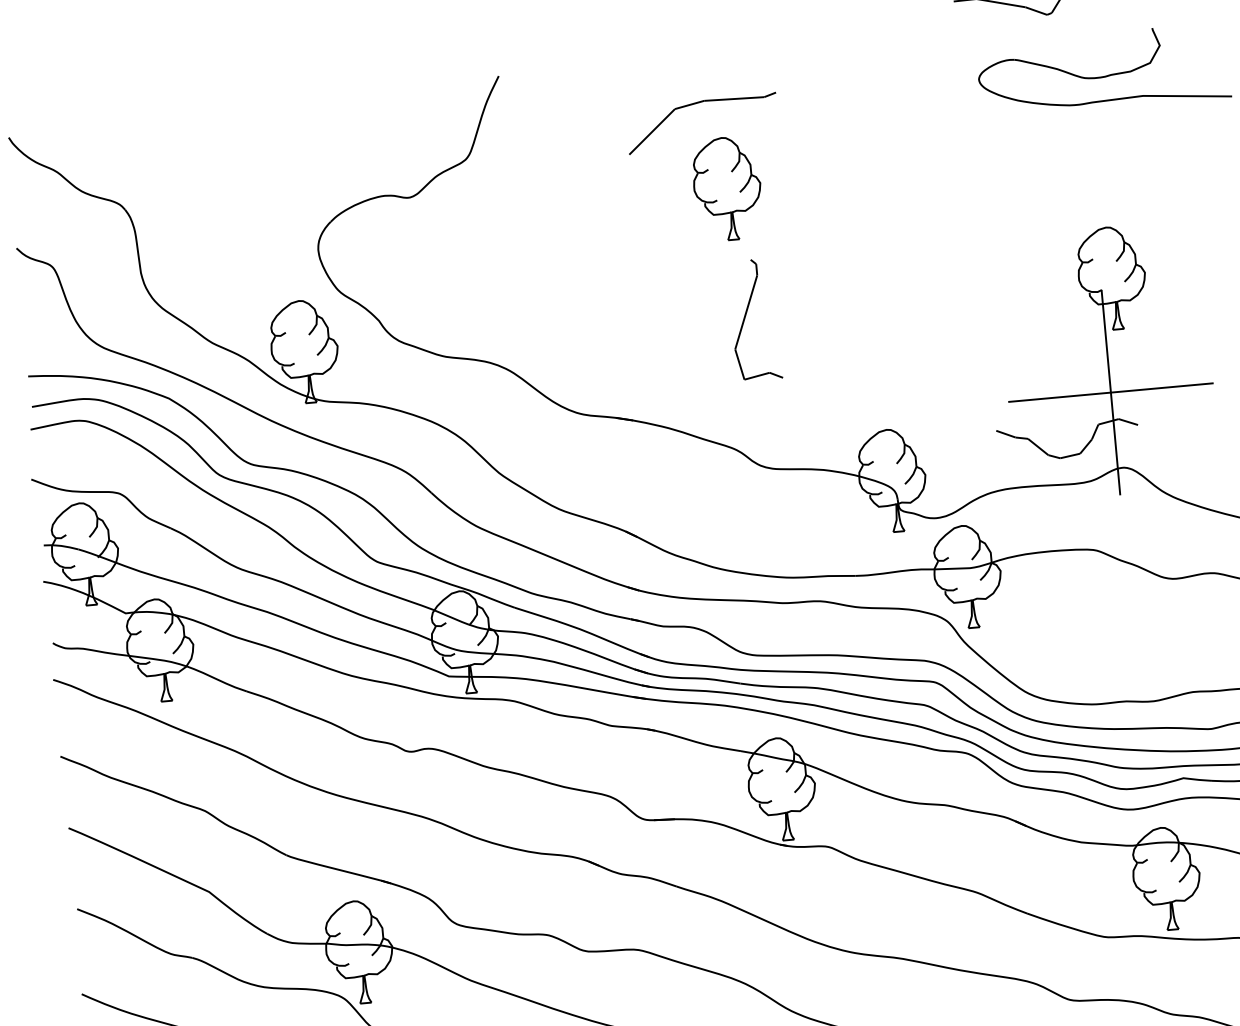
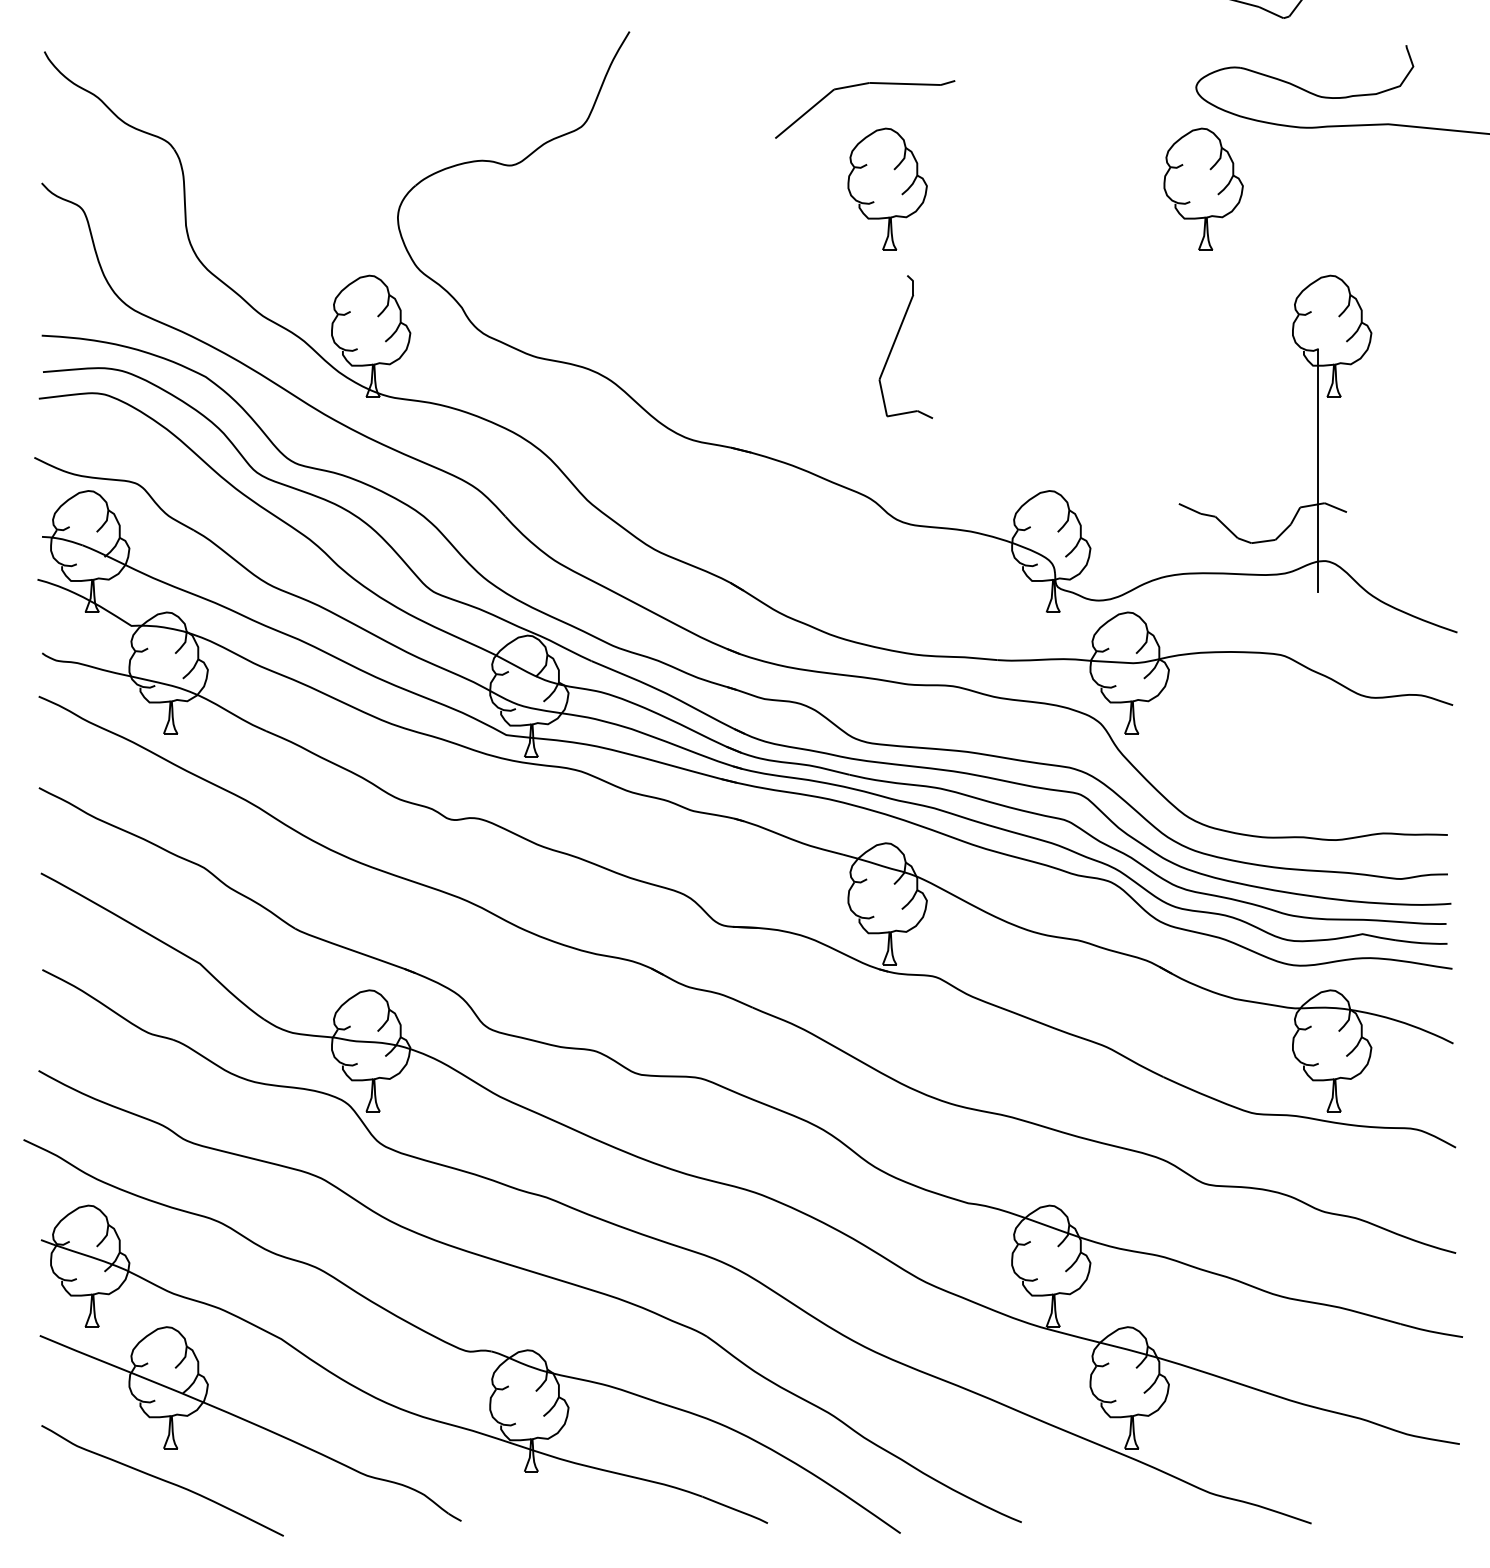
part: (992, 164) -> (1203, 188), added
line: (1111, 392) -> (1318, 471), removed

